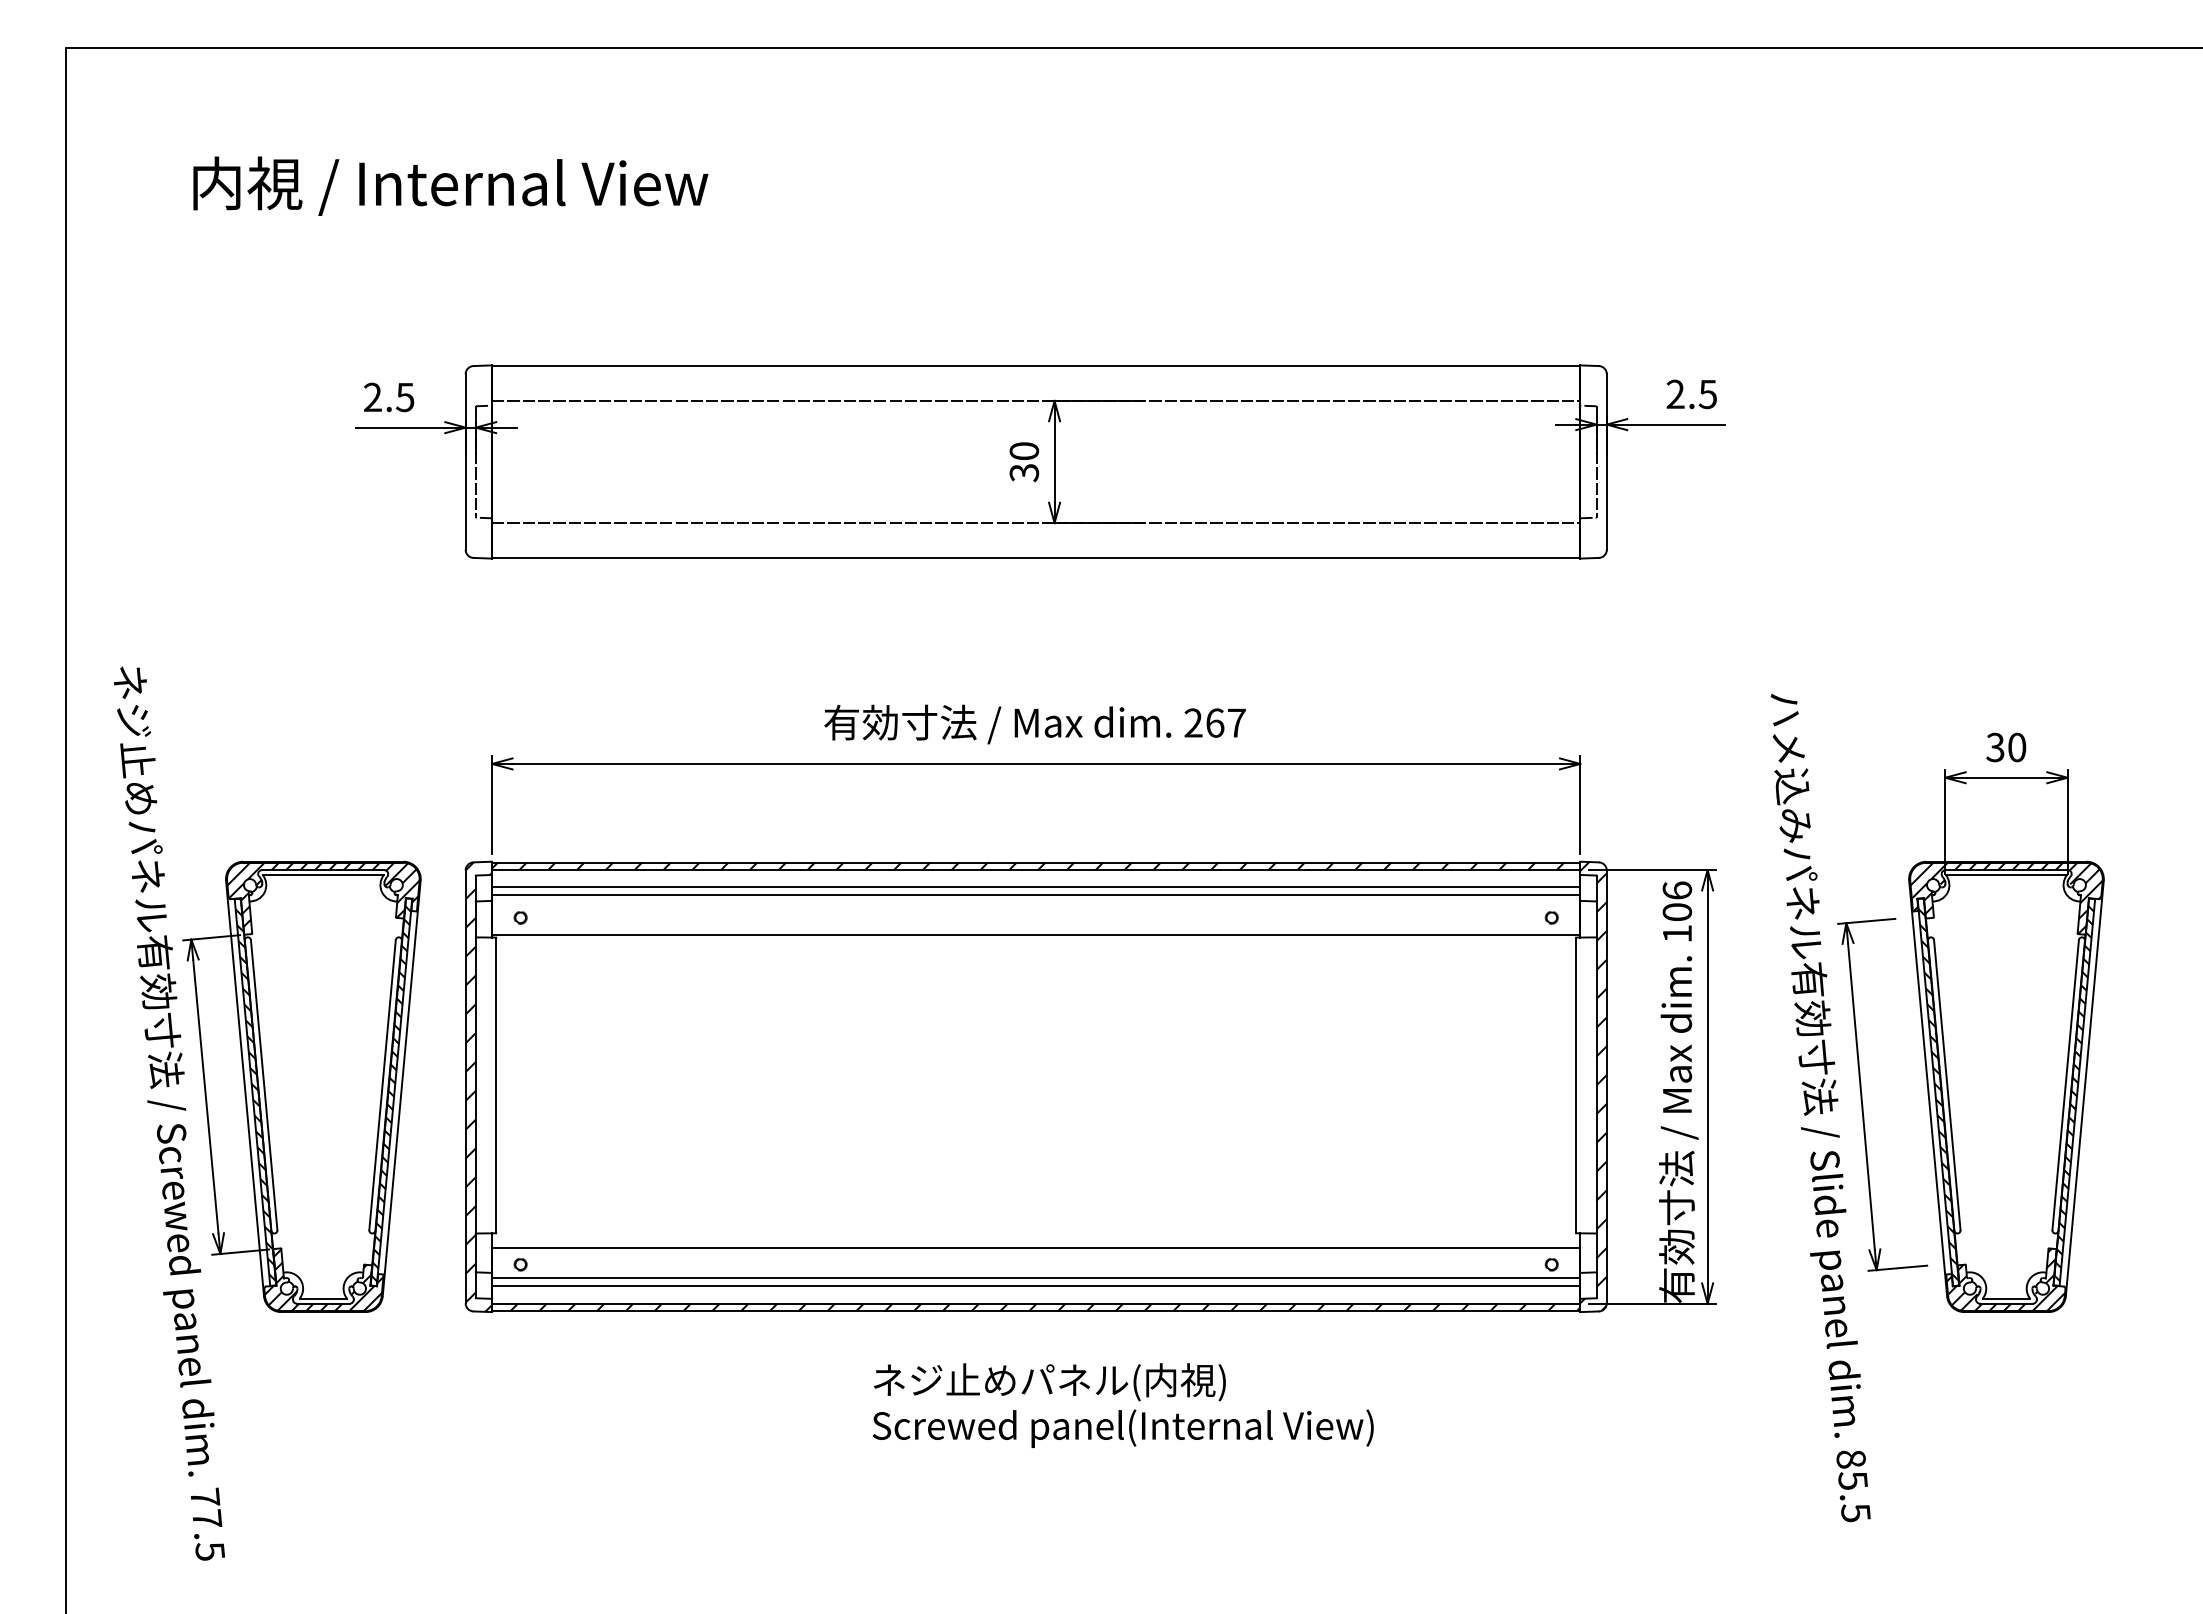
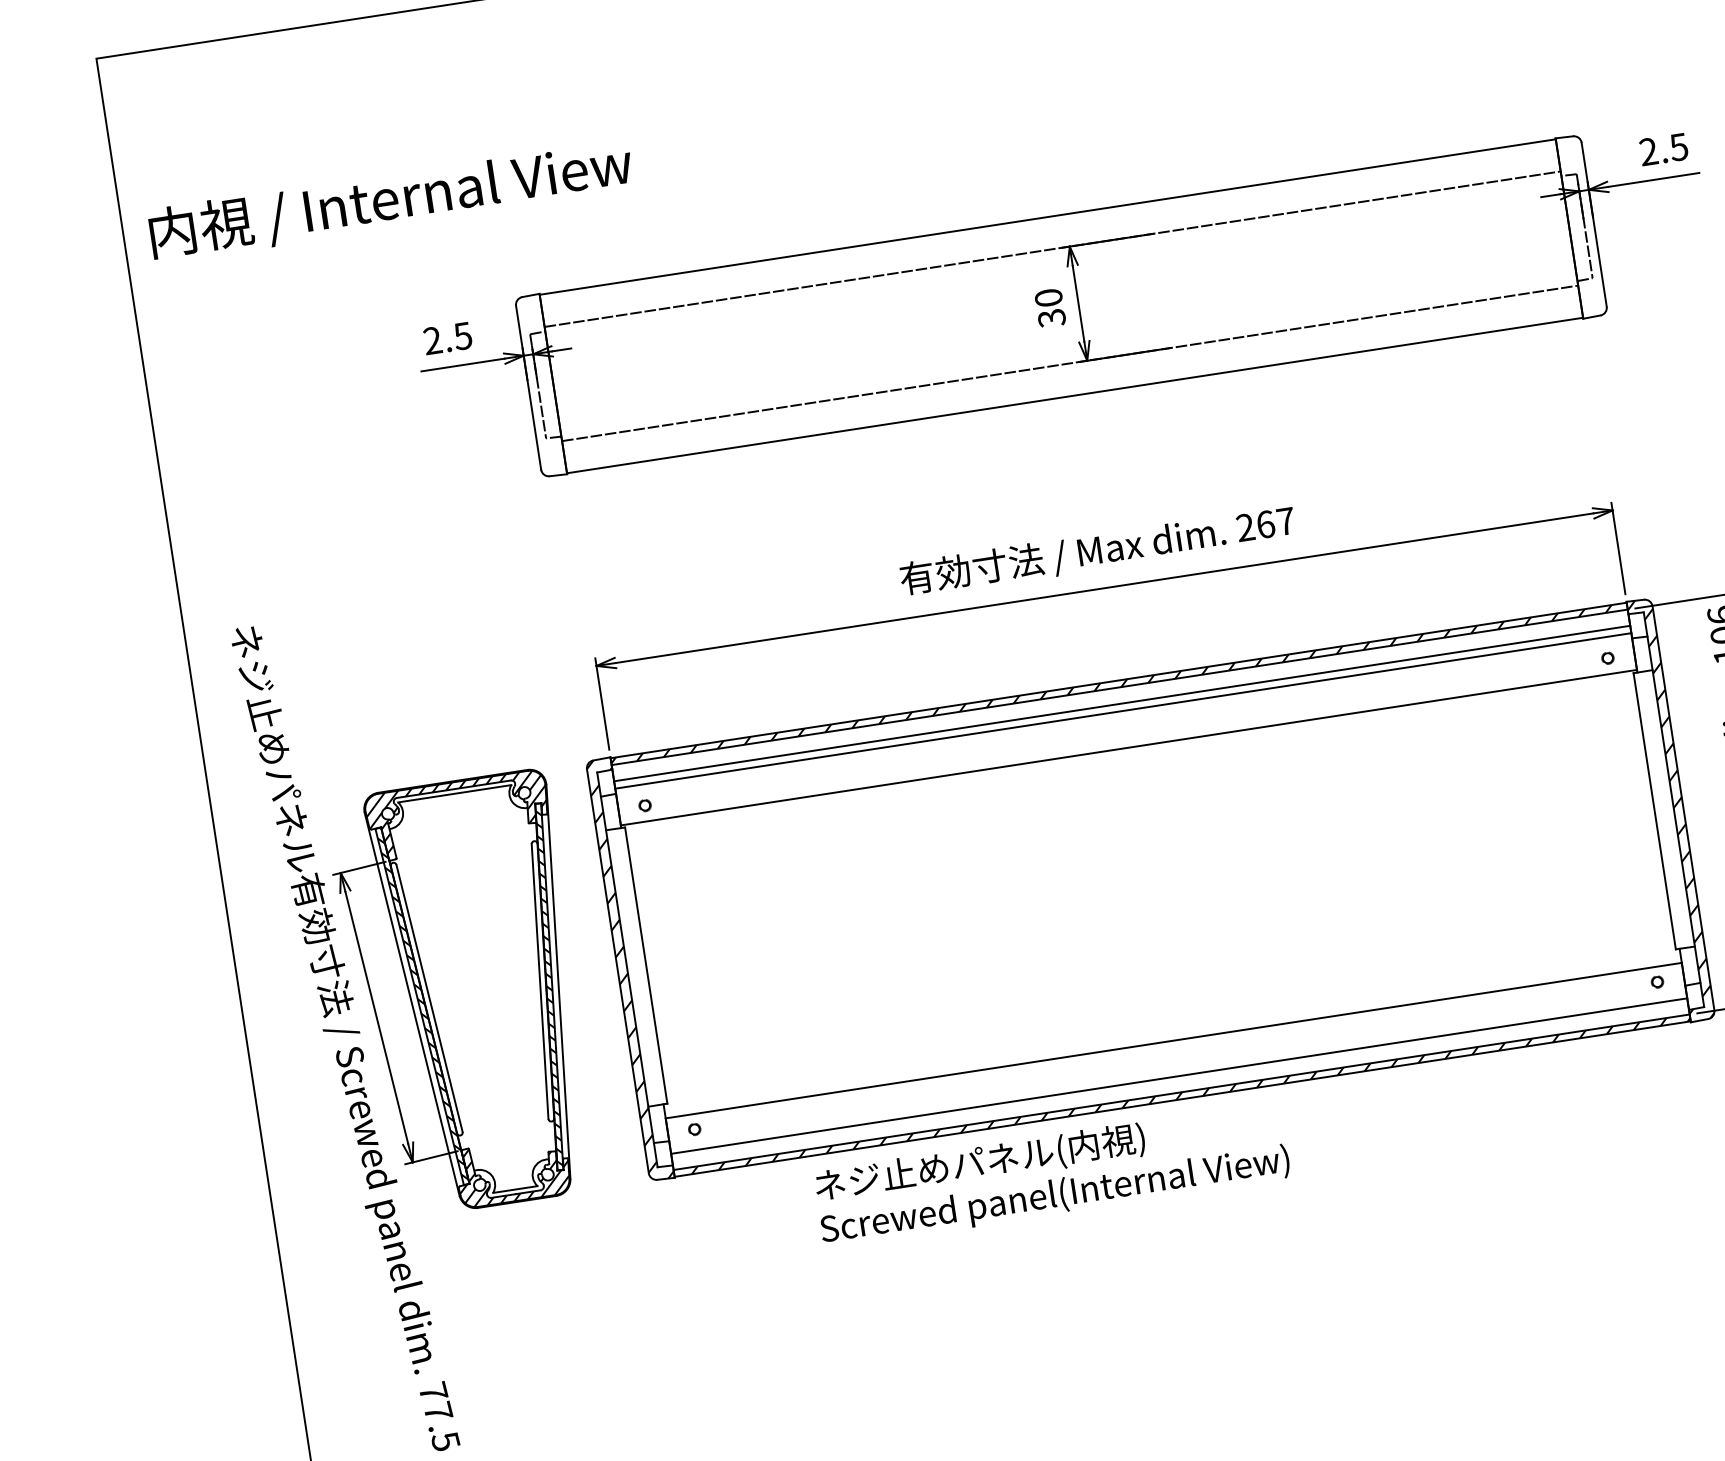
text: (450, 185) -> (390, 200), moved
line: (1036, 1278) -> (1178, 1068), removed
text: (1122, 1405) -> (1051, 1175), moved

